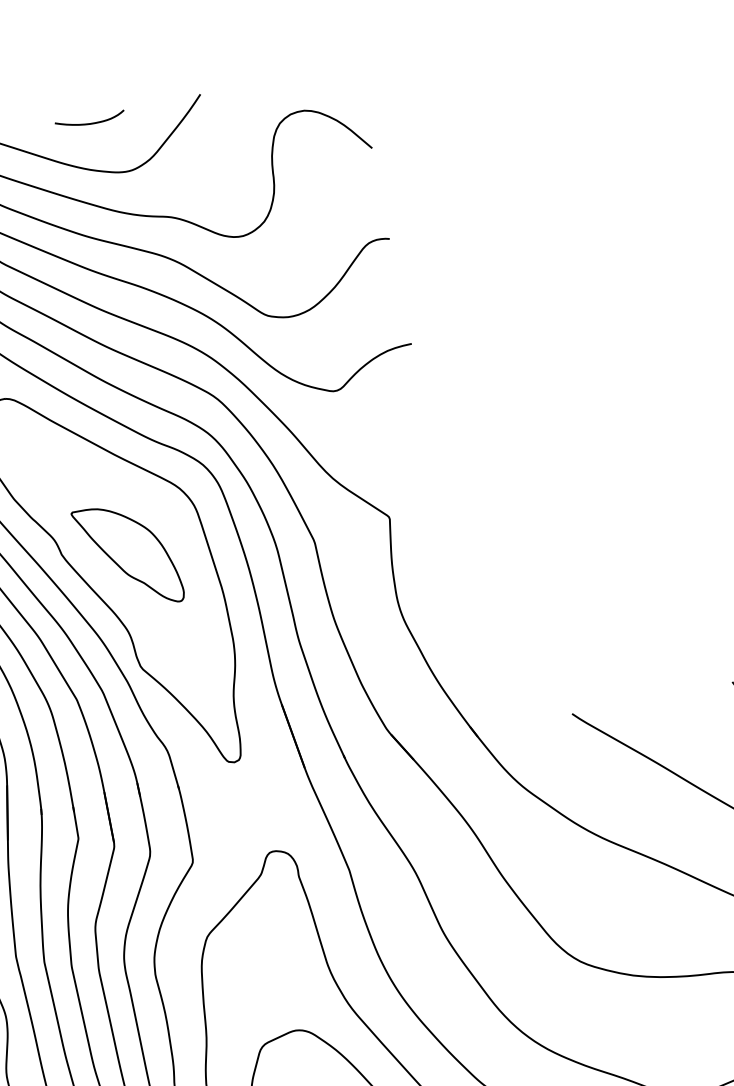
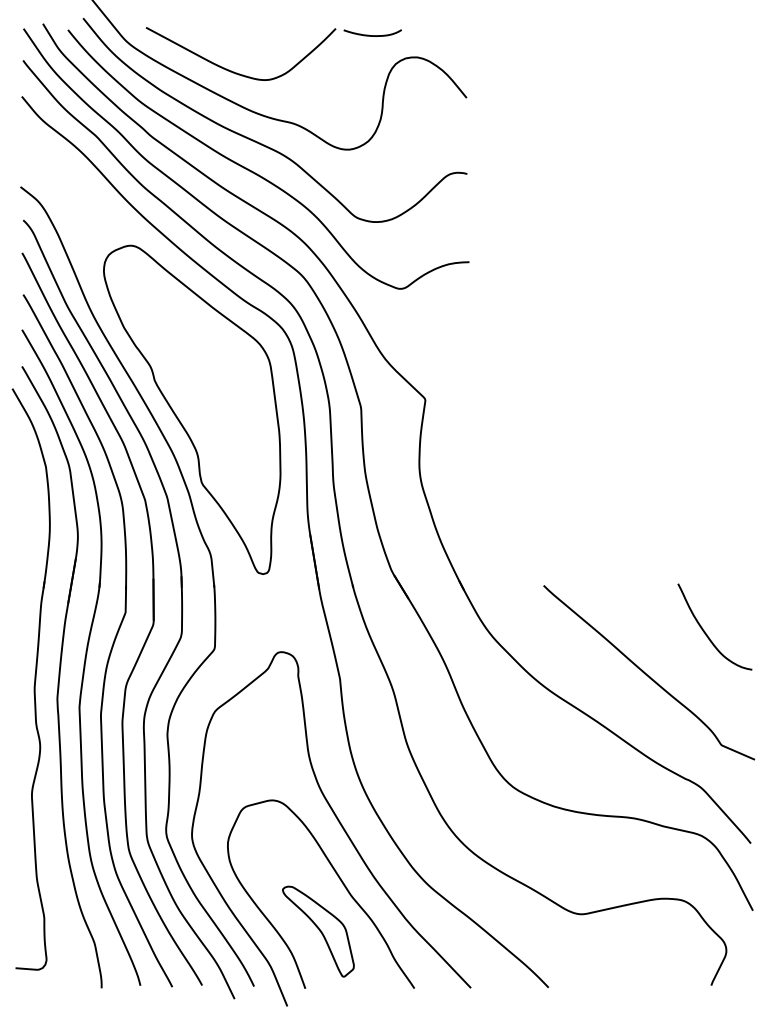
curve: (90, 123) -> (372, 35), moved
part: (127, 556) -> (207, 391), removed

